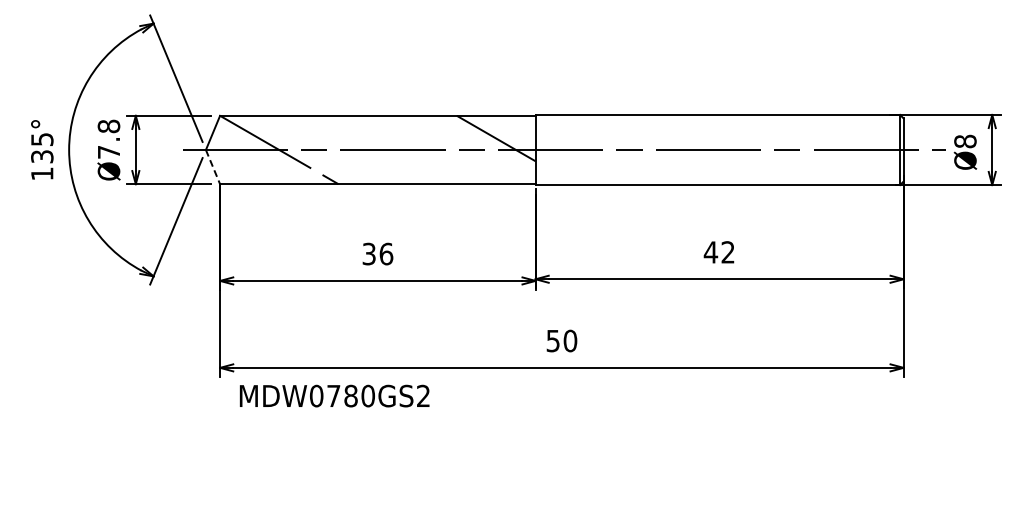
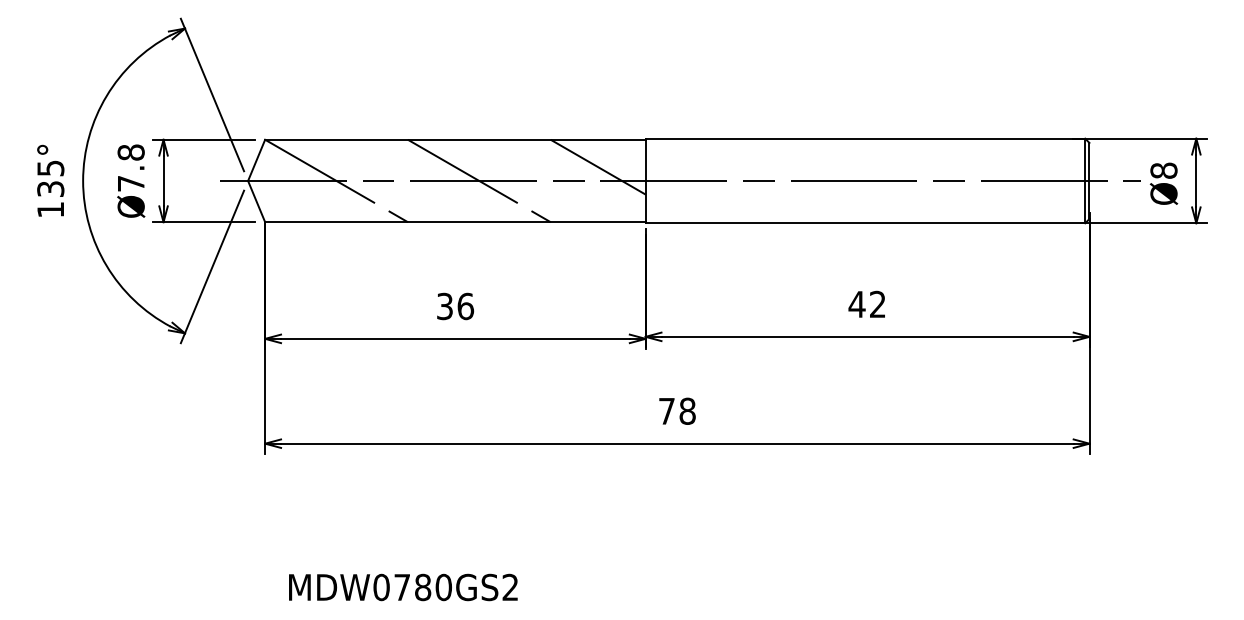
line: (397, 149) -> (479, 180), added
line: (213, 167) -> (257, 202), dashed -> solid
text: (561, 341) -> (676, 411), 50 -> 78
text: (334, 395) -> (403, 586), moved

